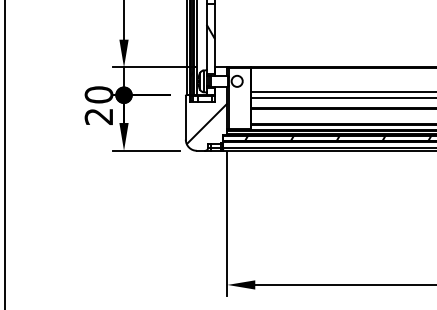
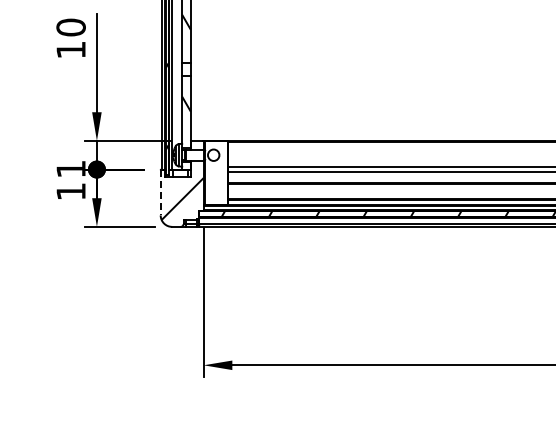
text: (98, 105) -> (70, 180), 20 -> 11
line: (185, 117) -> (160, 192), solid -> dashed

